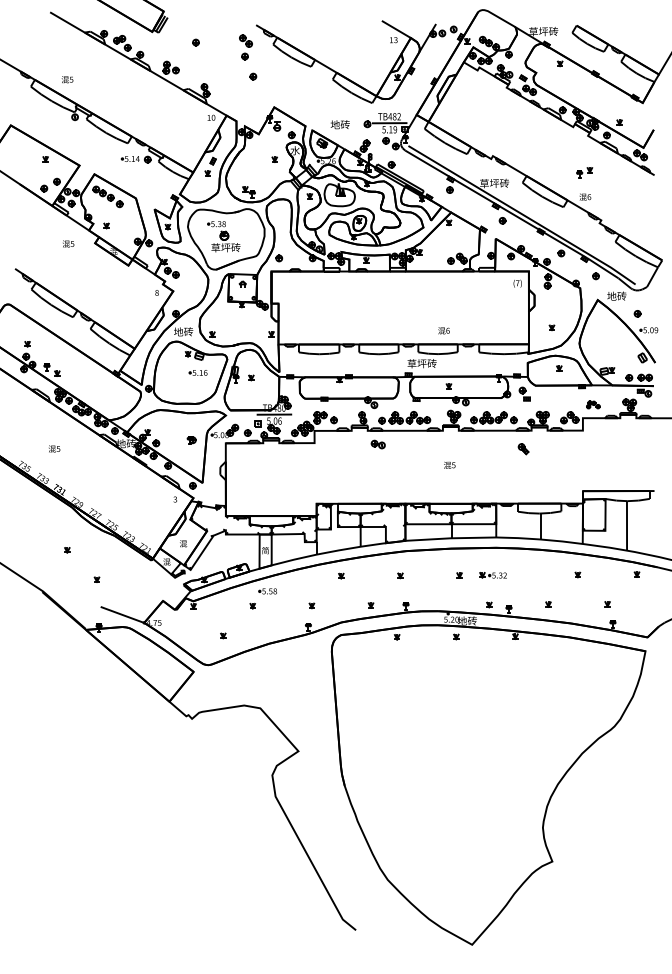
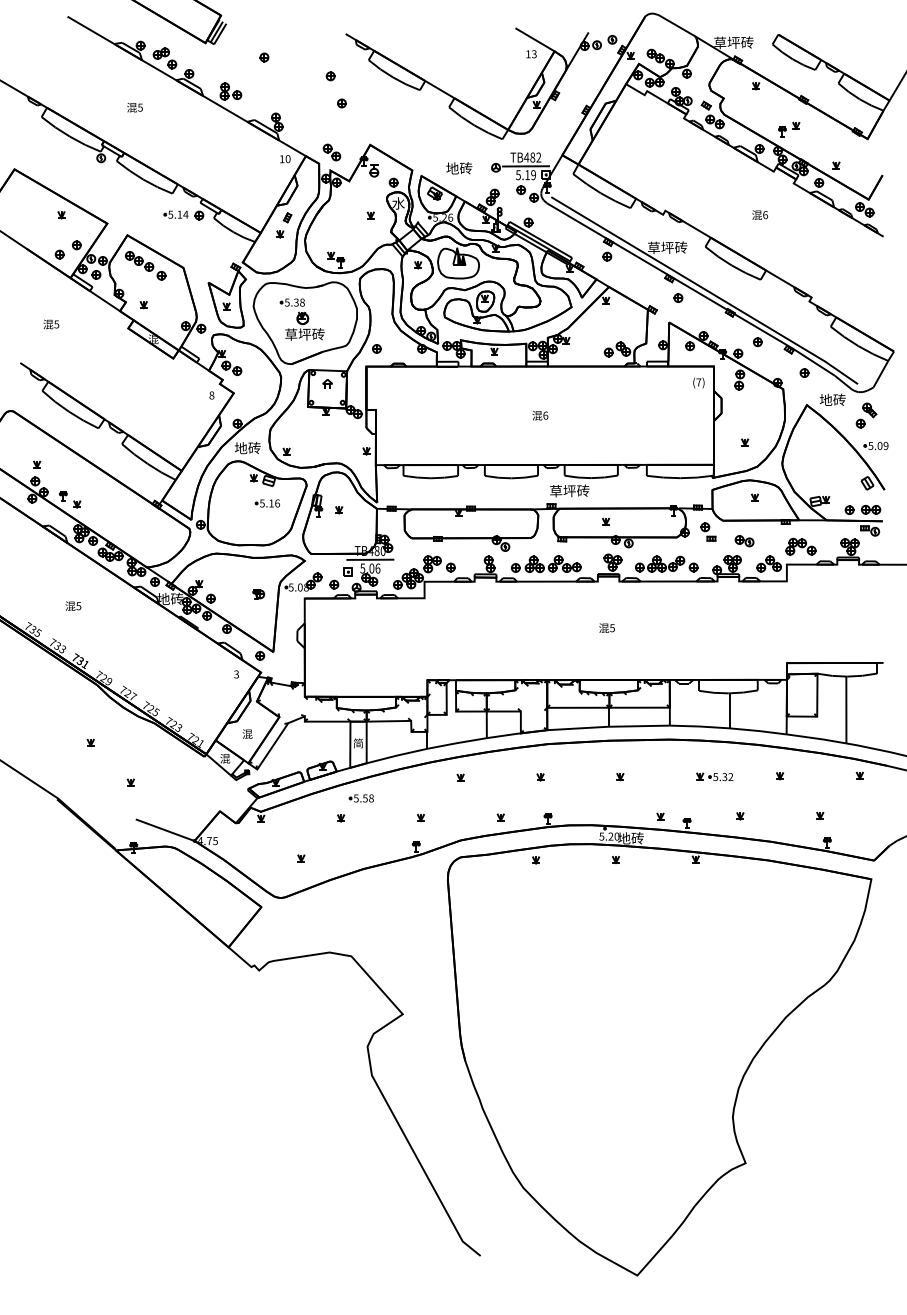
part: (245, 41) -> (331, 152), moved
text: (67, 79) -> (134, 107), moved
part: (584, 172) -> (789, 129), moved
text: (584, 196) -> (759, 214), moved
text: (68, 244) -> (51, 324), moved
text: (444, 330) -> (540, 415), moved
part: (593, 404) -> (800, 546), size x1.67
part: (378, 444) -> (744, 541), moved
part: (523, 449) -> (869, 410), moved
part: (493, 575) -> (714, 776), moved

